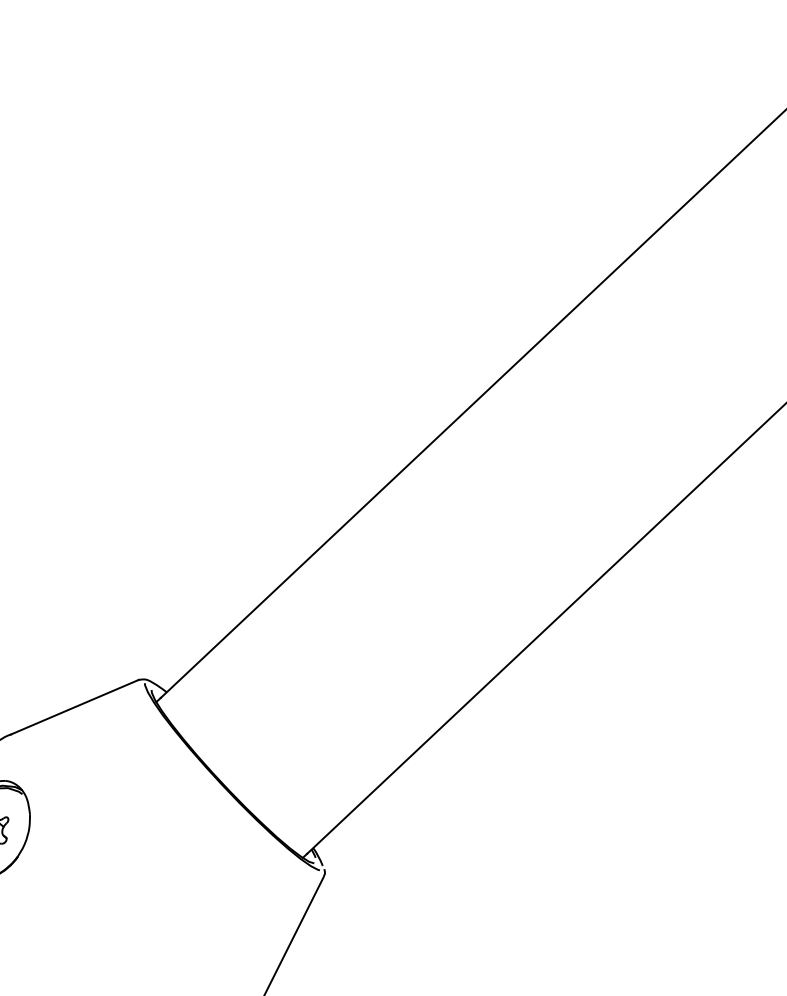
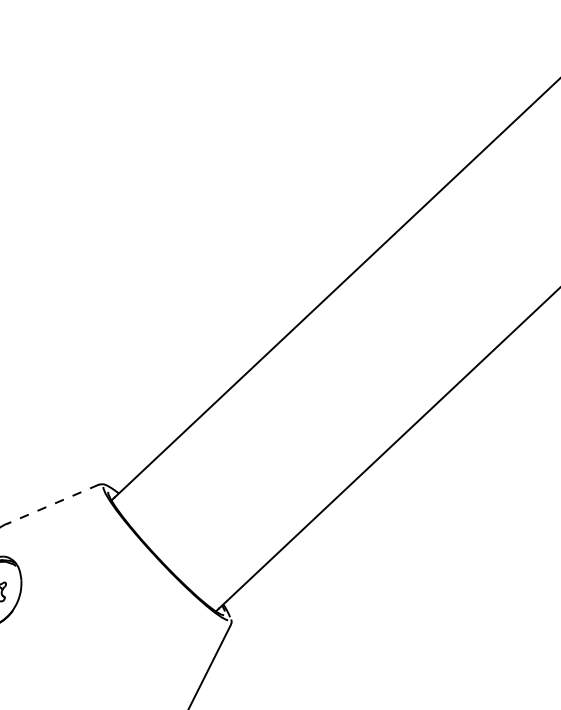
line: (73, 707) -> (52, 504), solid -> dashed

